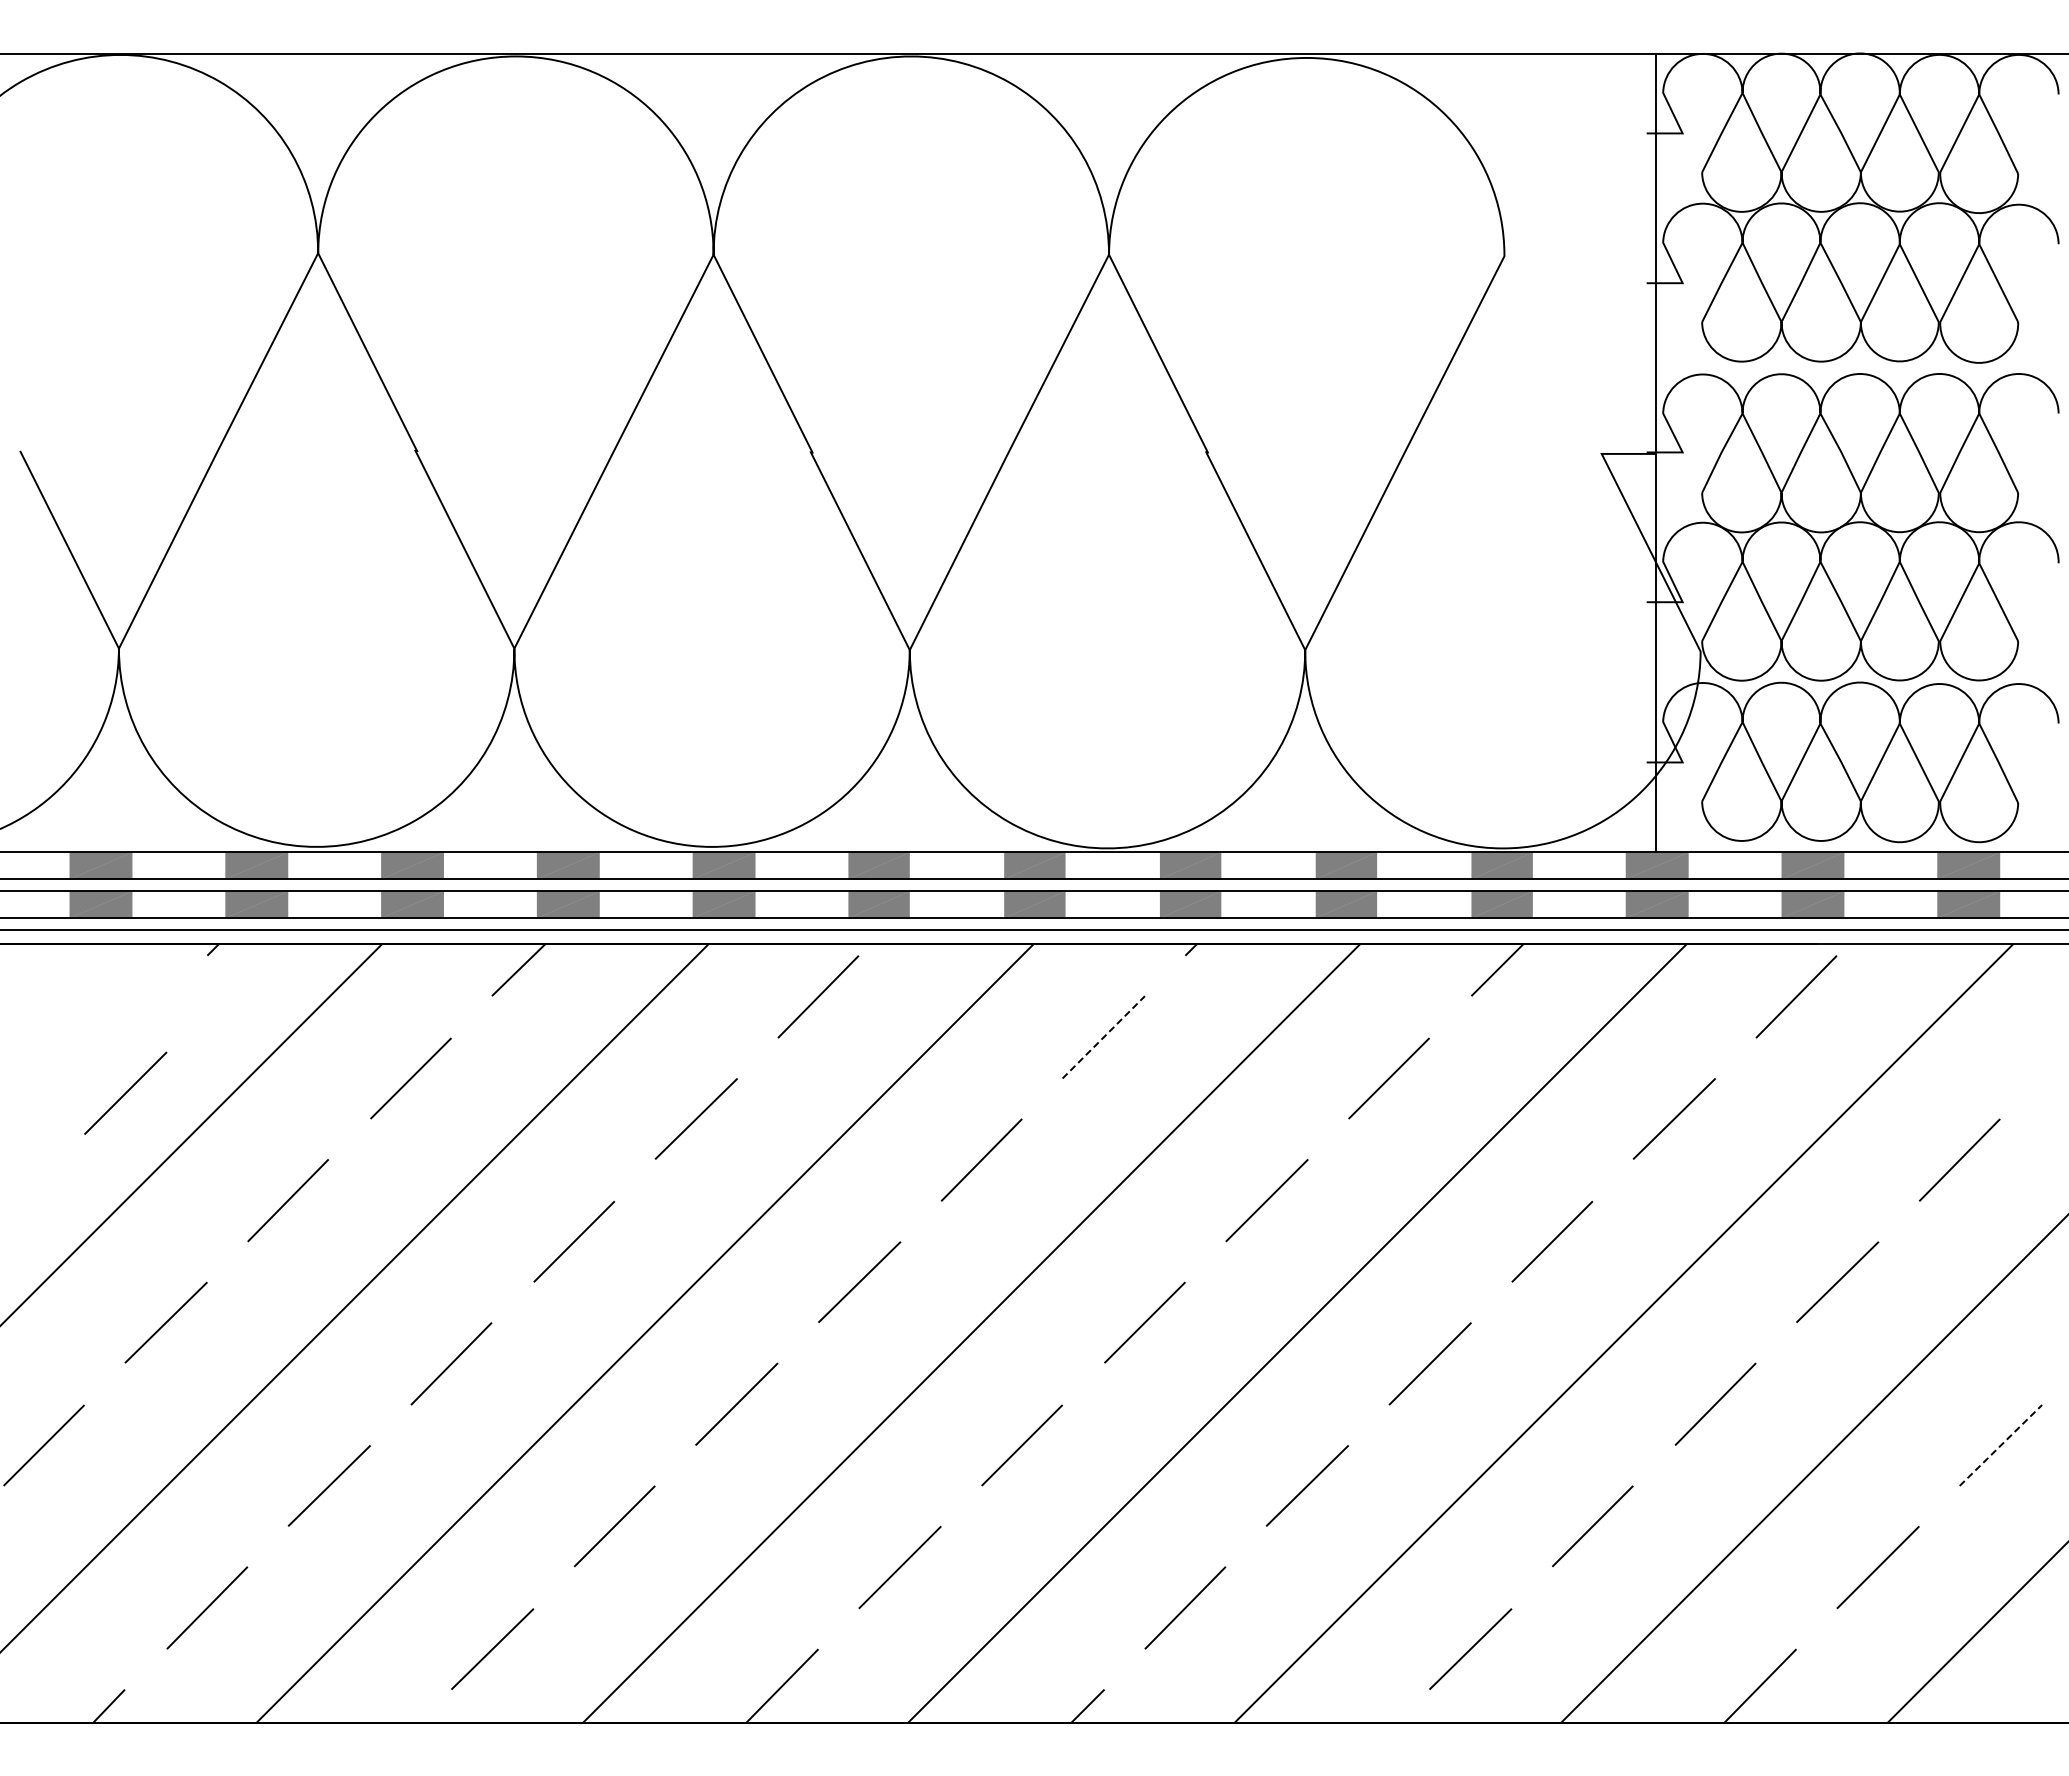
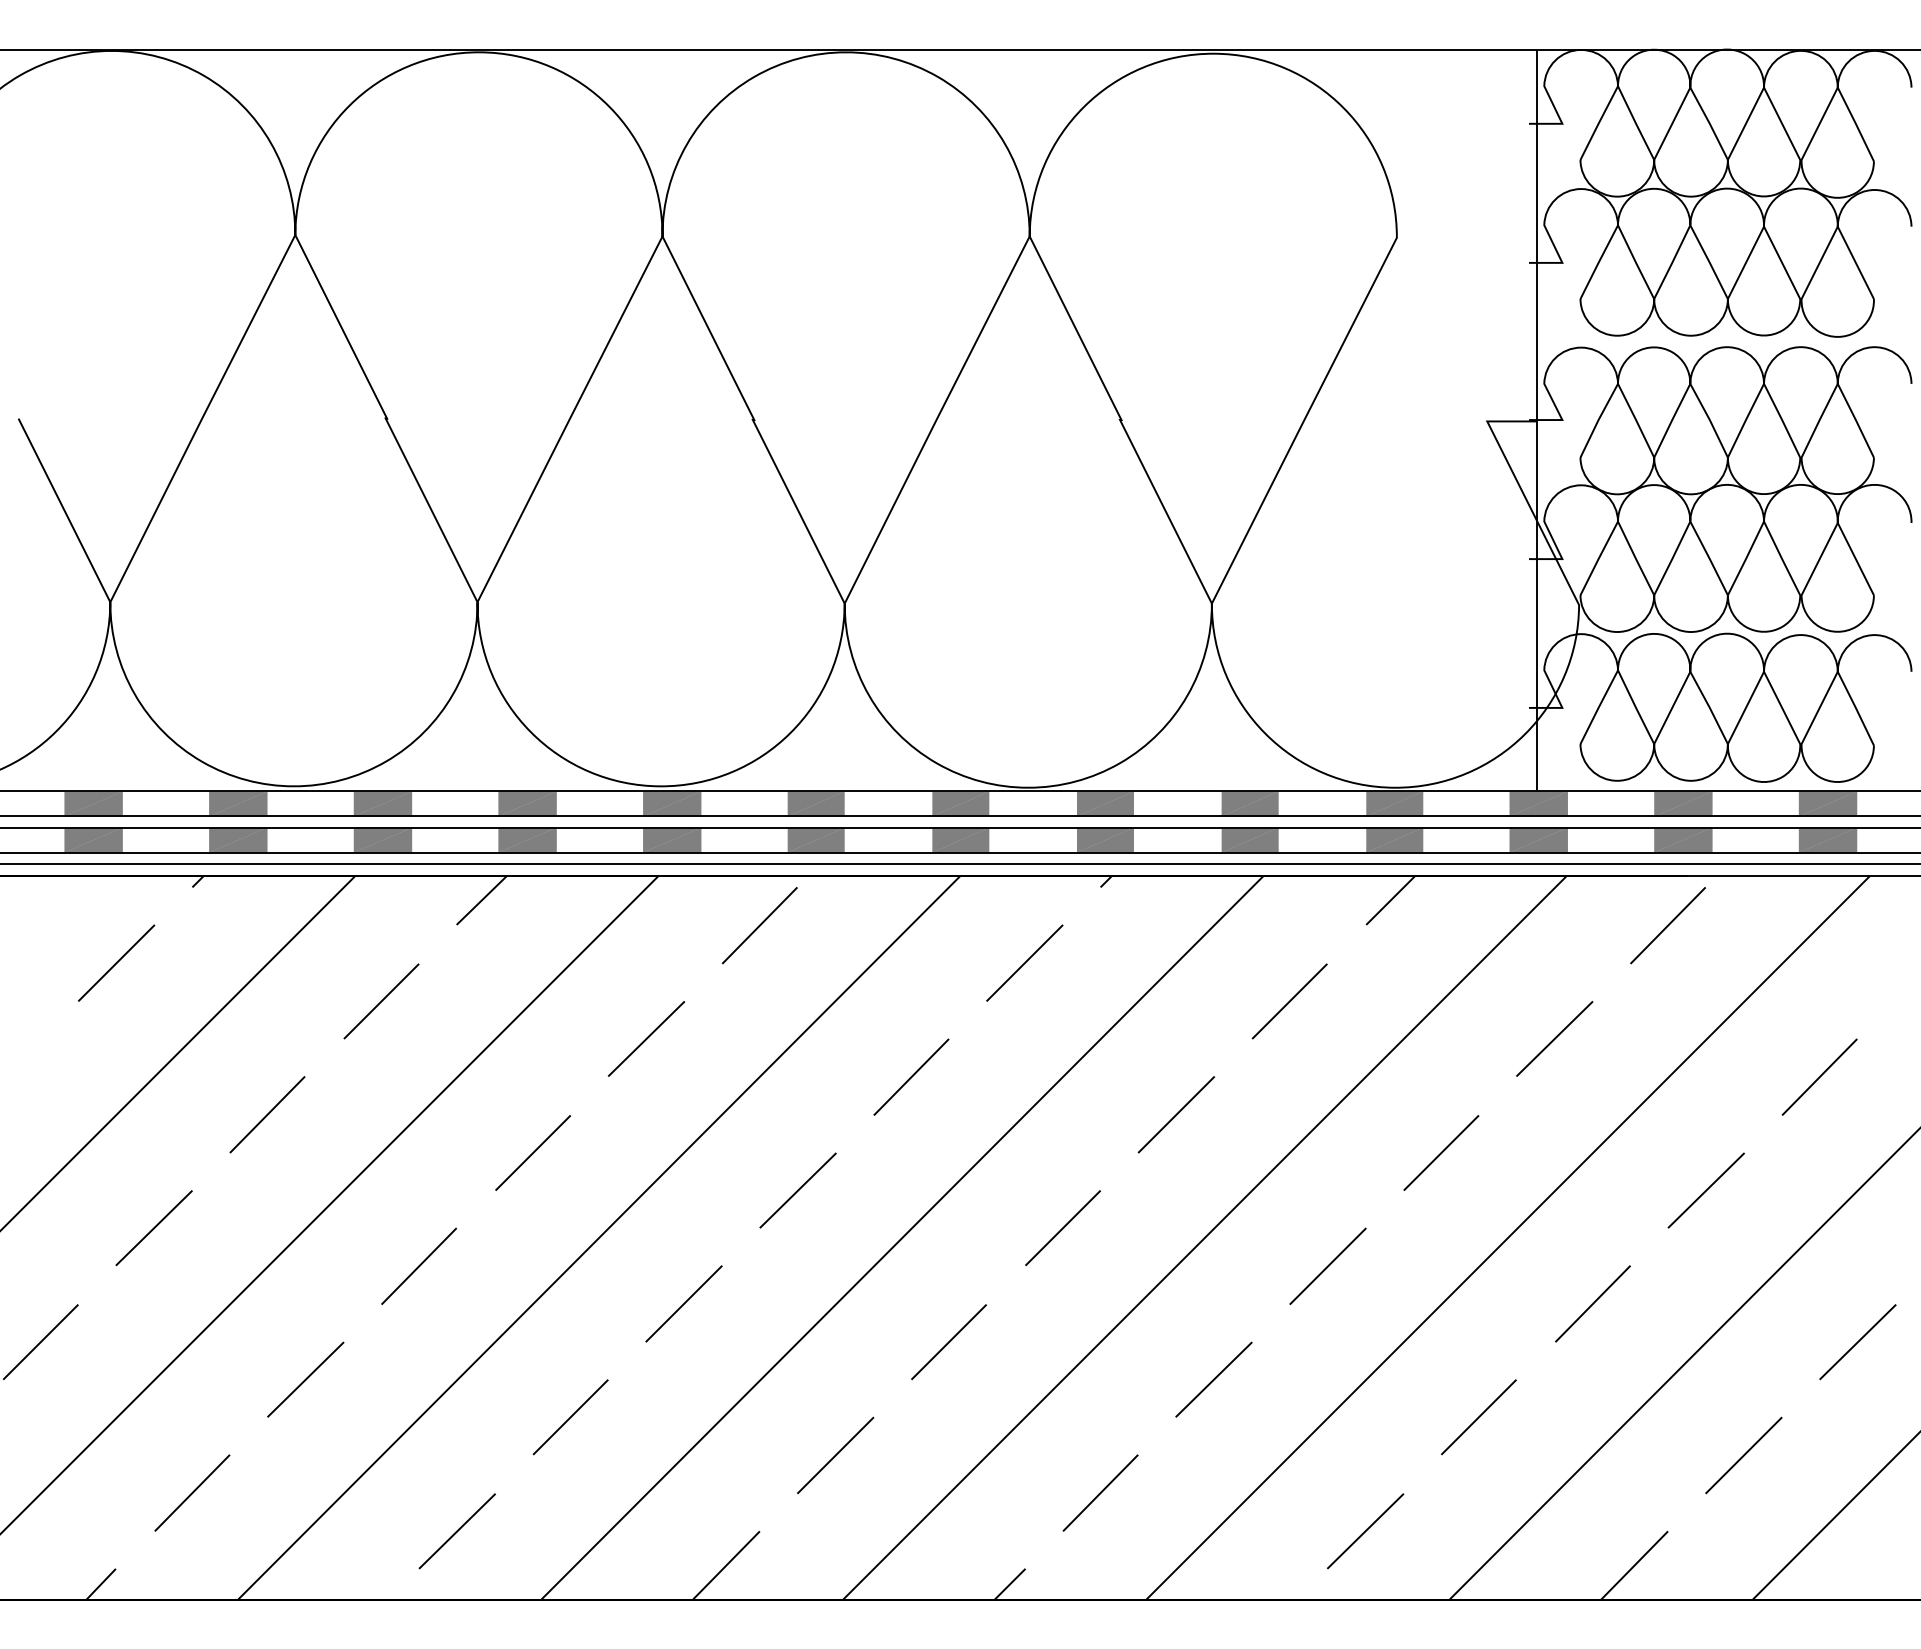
line: (1104, 1036) -> (1025, 962), dashed -> solid
line: (125, 1092) -> (116, 962), moved
line: (2000, 1445) -> (1857, 1342), dashed -> solid

